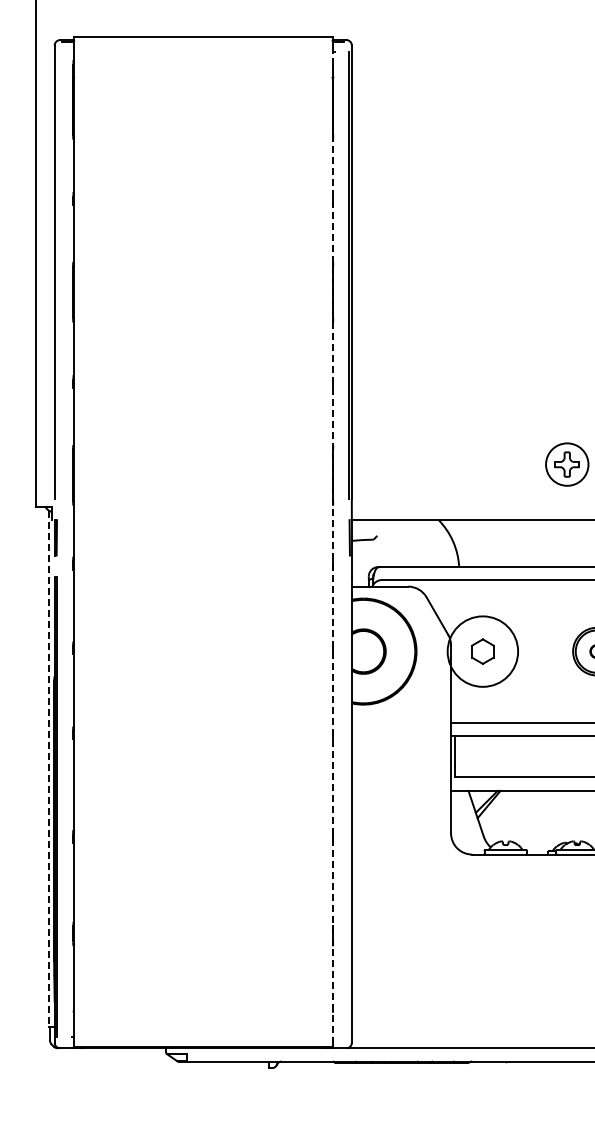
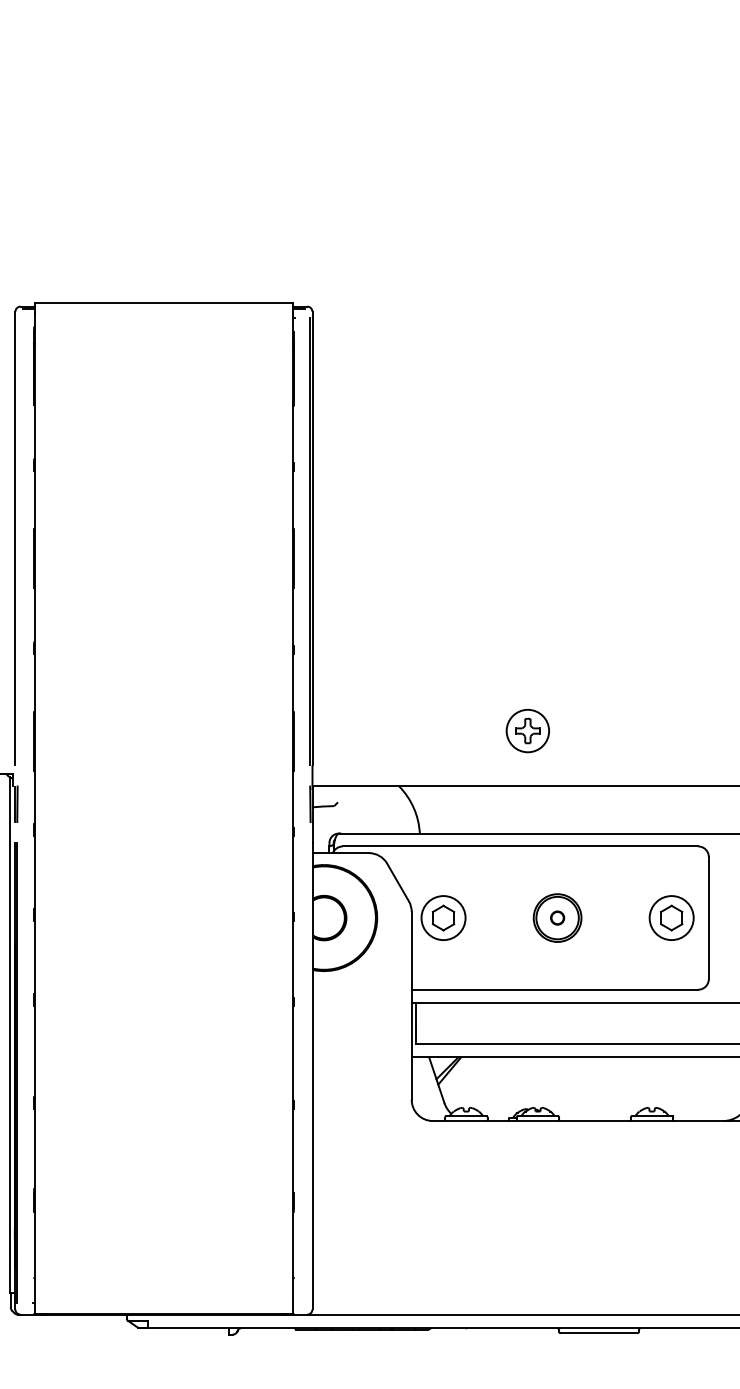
line: (332, 542) -> (293, 808), dashed -> solid
circle: (482, 652) -> (443, 918), size x0.62
line: (49, 769) -> (10, 1035), dashed -> solid

